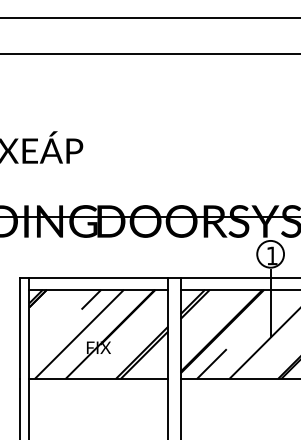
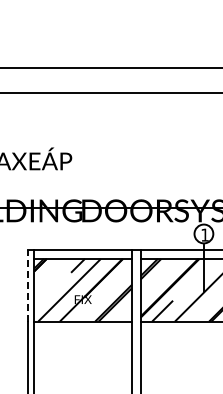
line: (19, 327) -> (27, 285), solid -> dashed

